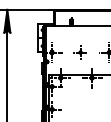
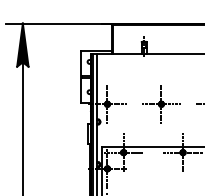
part: (80, 52) -> (161, 104), size x1.43

